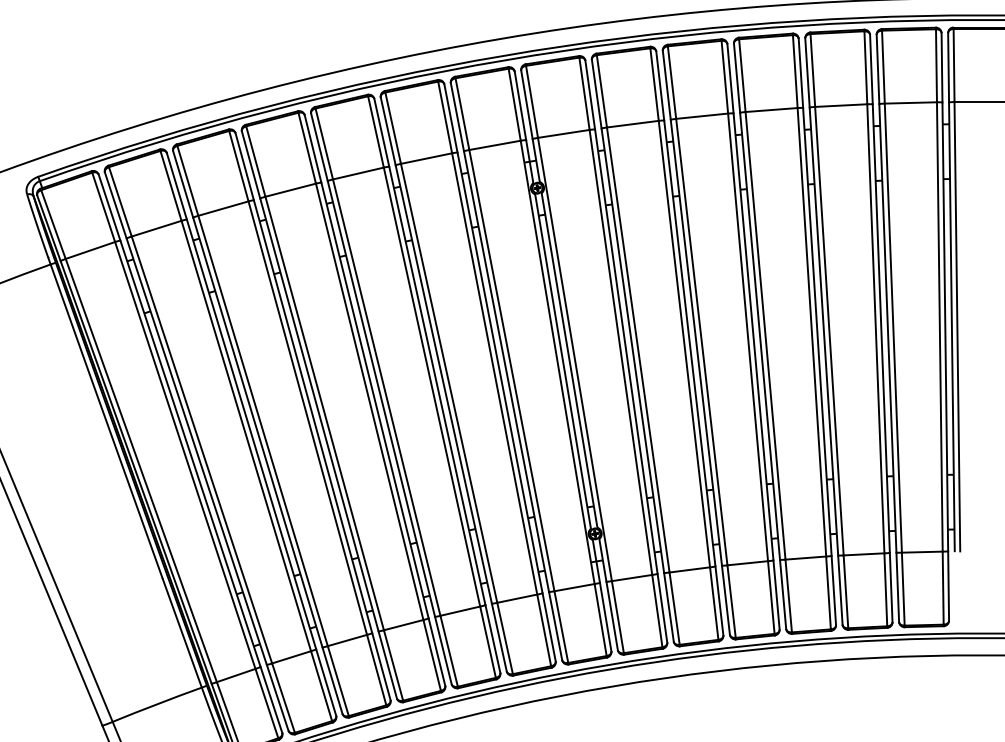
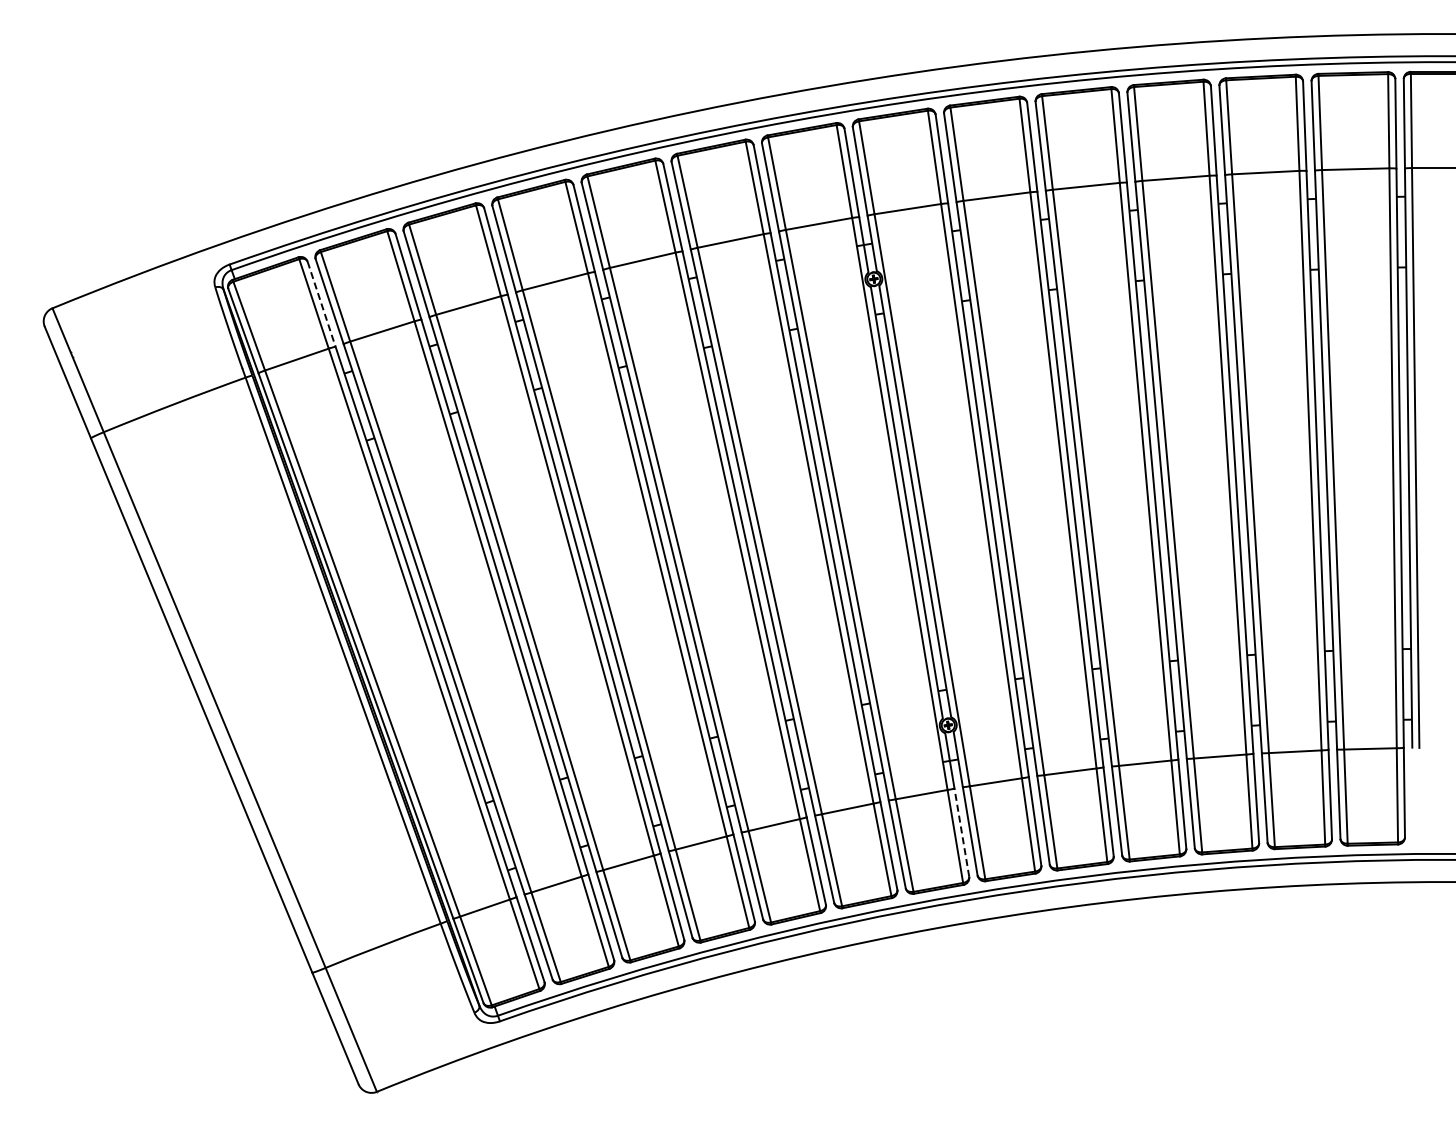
line: (109, 207) -> (321, 304), solid -> dashed
line: (605, 616) -> (961, 832), solid -> dashed

